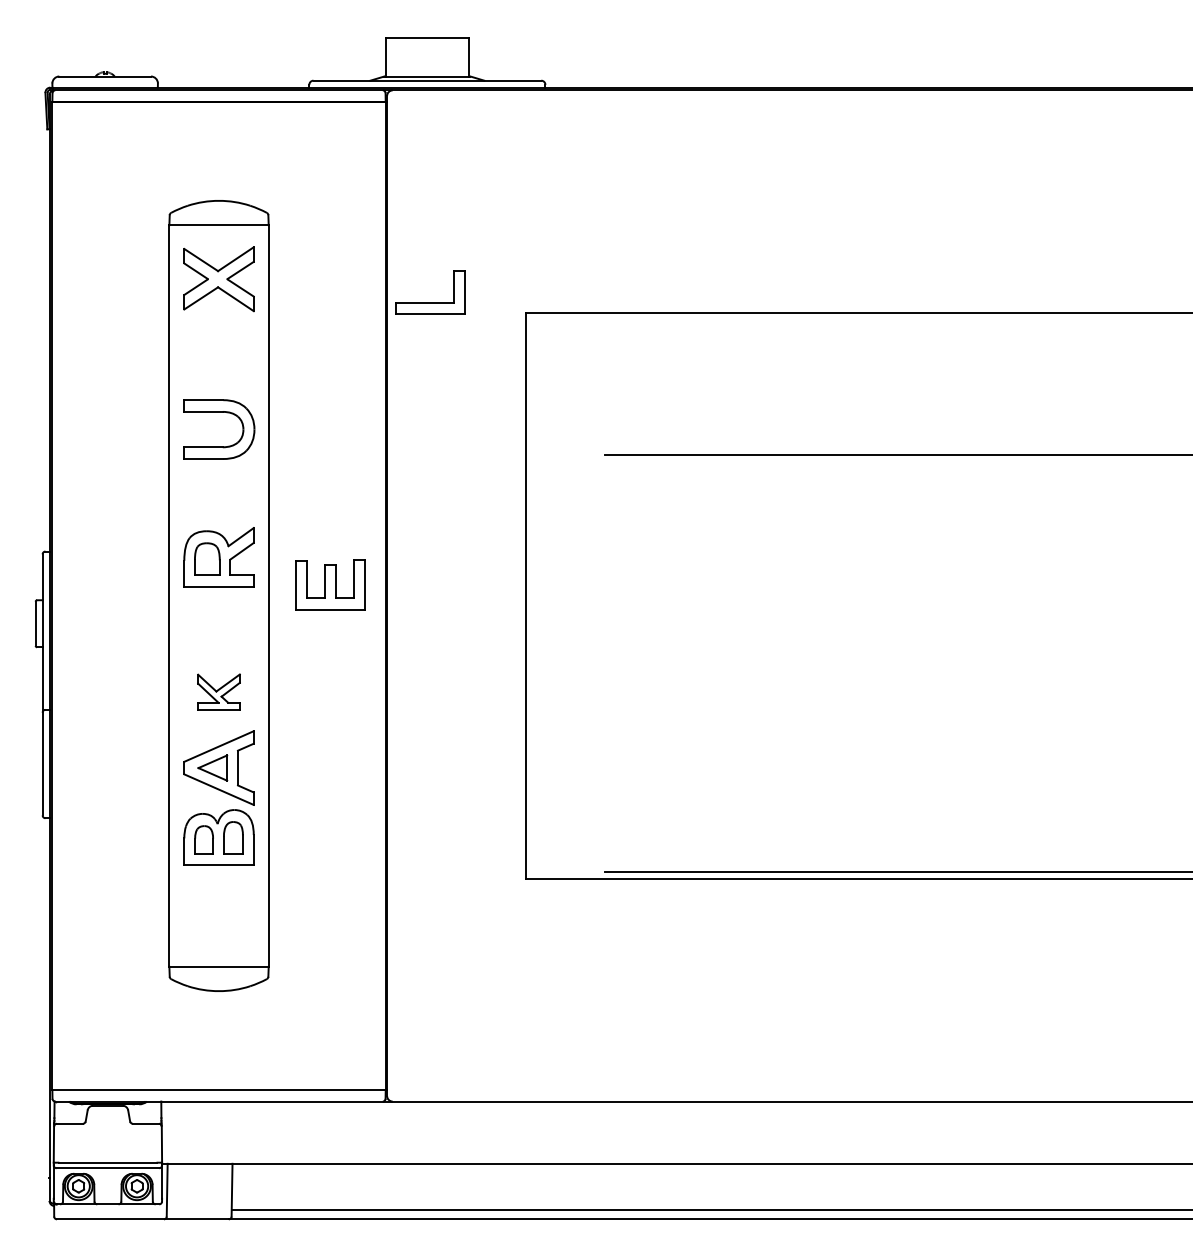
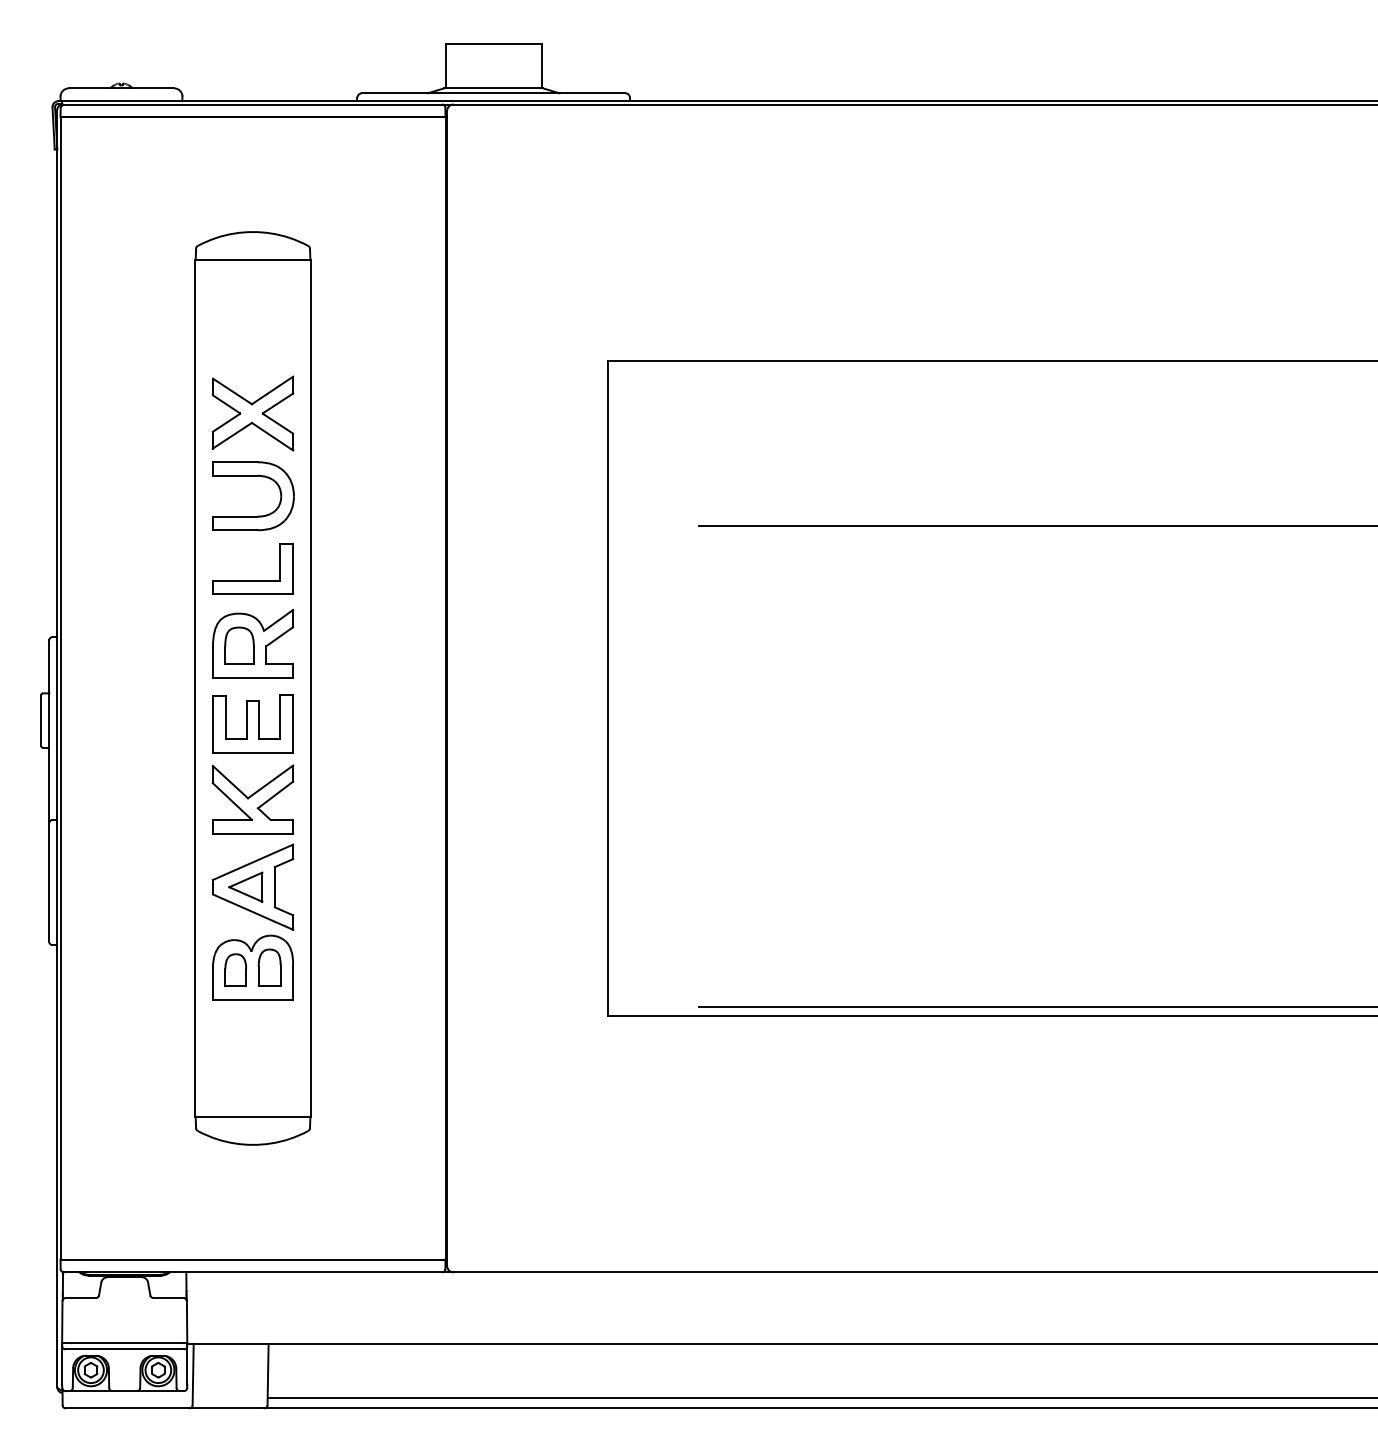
part: (218, 279) -> (252, 413), moved
part: (429, 302) -> (252, 580), moved
part: (330, 584) -> (252, 723), moved
part: (218, 692) -> (252, 799), size x1.67

